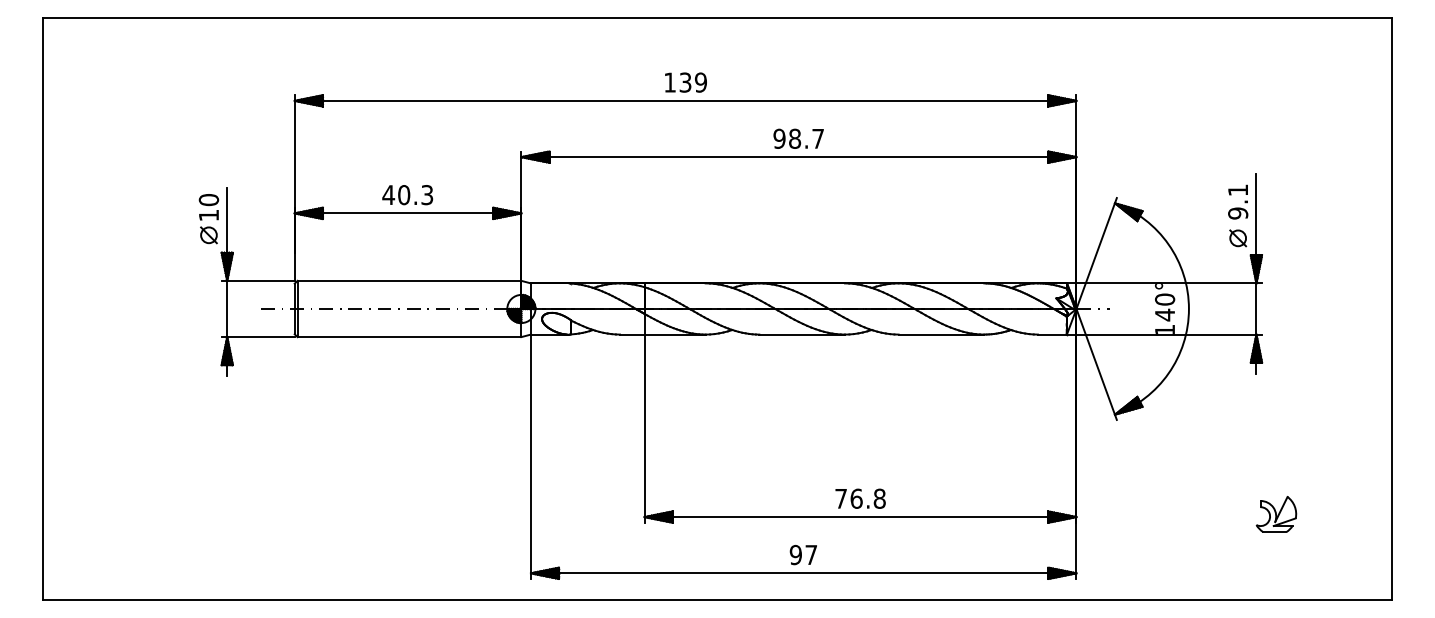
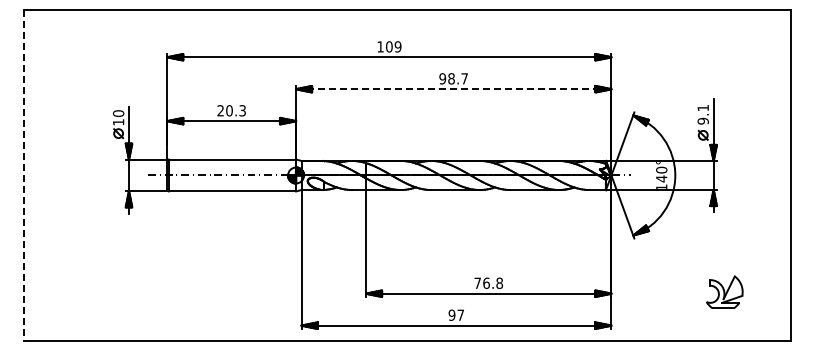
text: (685, 81) -> (389, 46), 139 -> 109
line: (798, 157) -> (453, 89), solid -> dashed
text: (388, 194) -> (220, 110), 40.3 -> 20.3
line: (43, 309) -> (24, 175), solid -> dashed
part: (1277, 513) -> (725, 291), size x1.6

